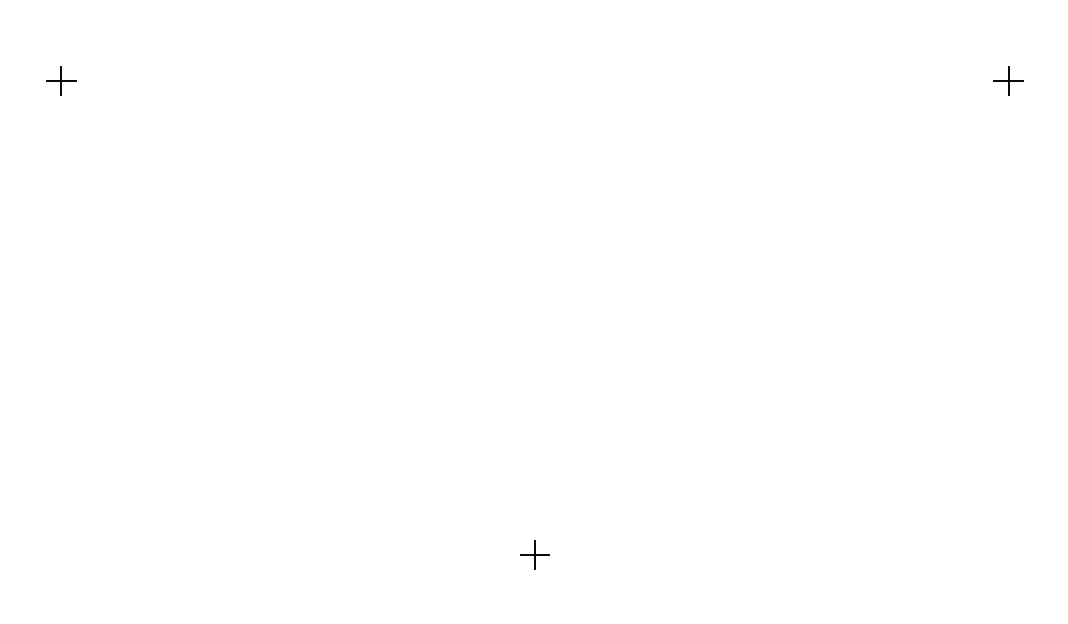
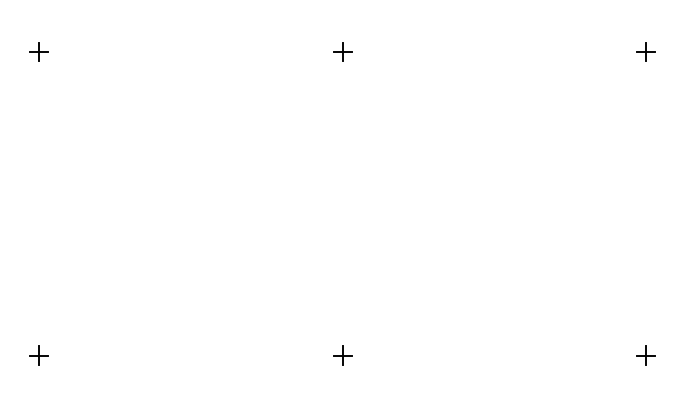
part: (534, 80) -> (342, 51), added
part: (60, 554) -> (38, 355), added
part: (1007, 554) -> (645, 355), added

